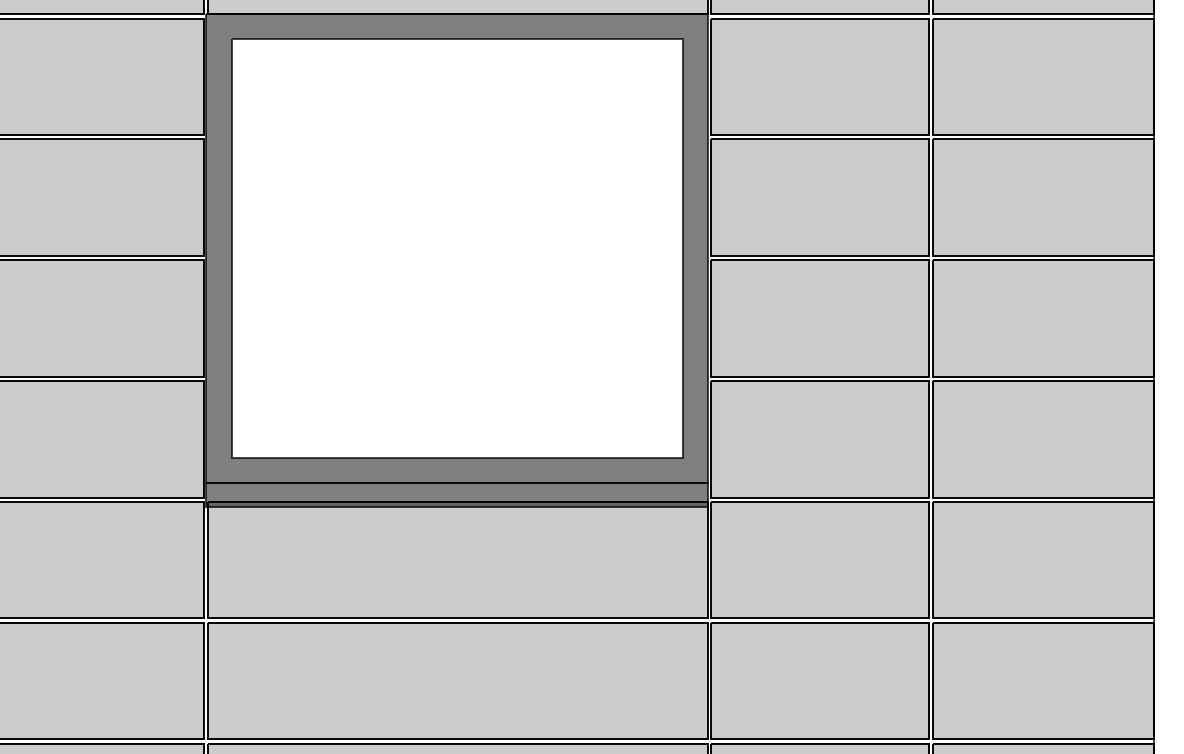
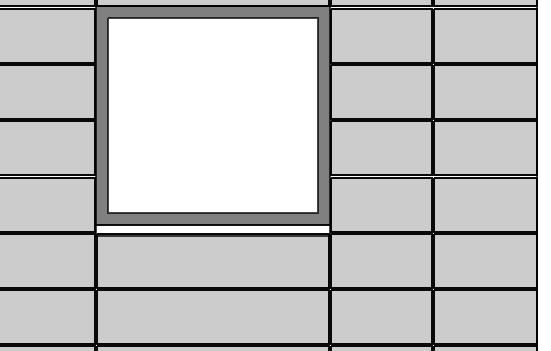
fill: (456, 495) -> (212, 230), removed

